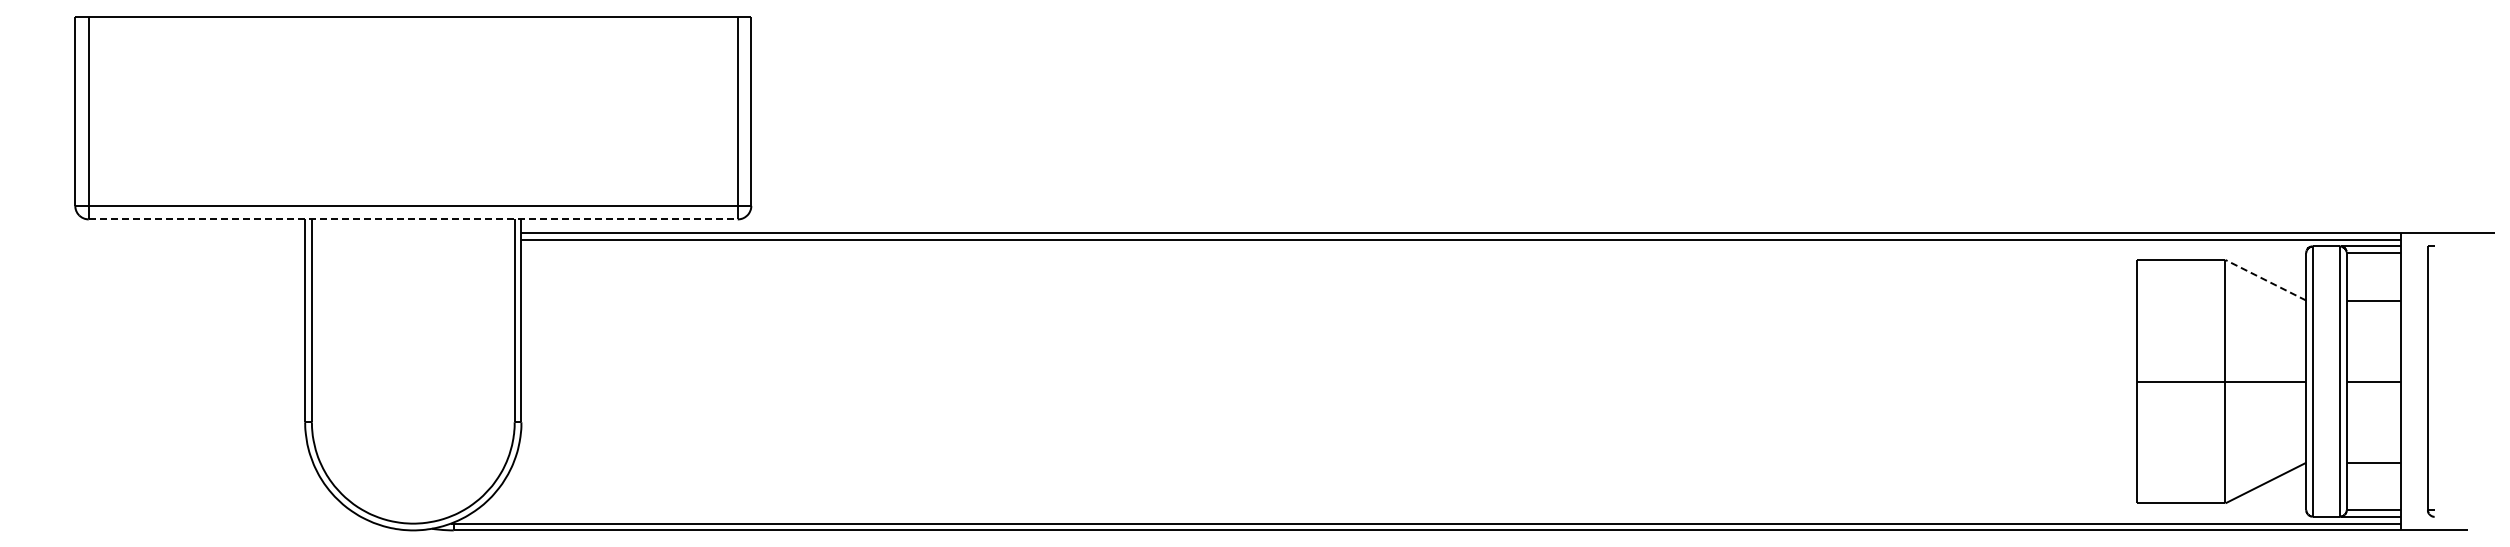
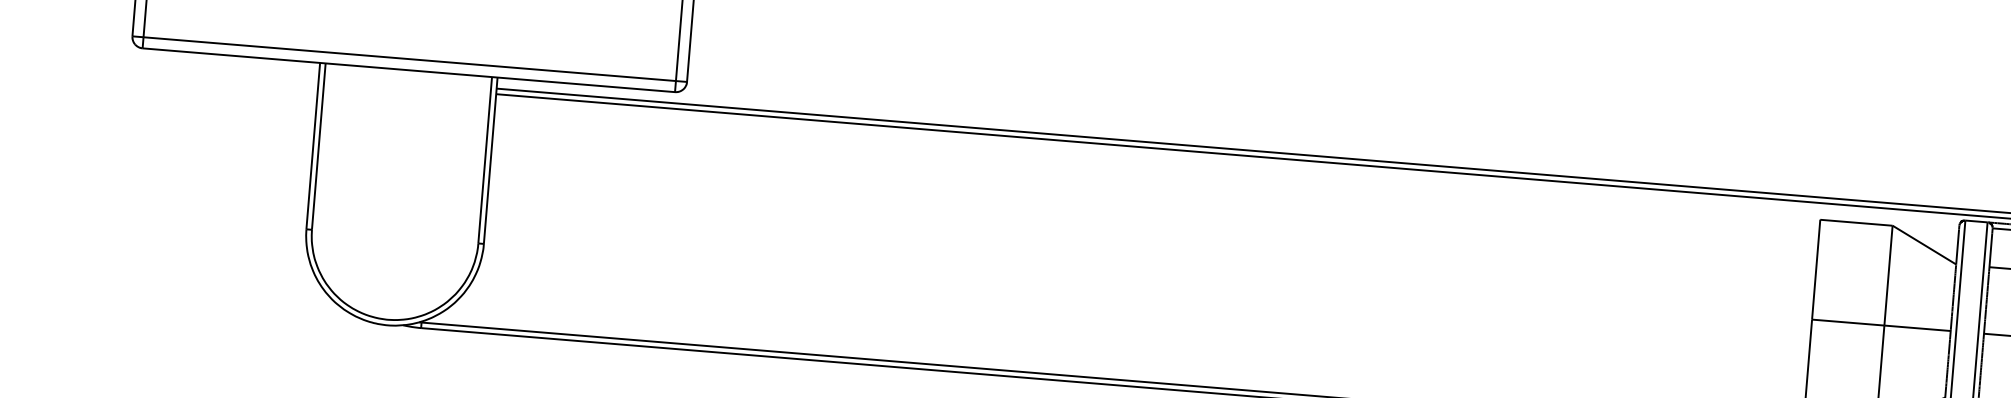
line: (413, 219) -> (409, 70), dashed -> solid
line: (2265, 280) -> (1924, 245), dashed -> solid

